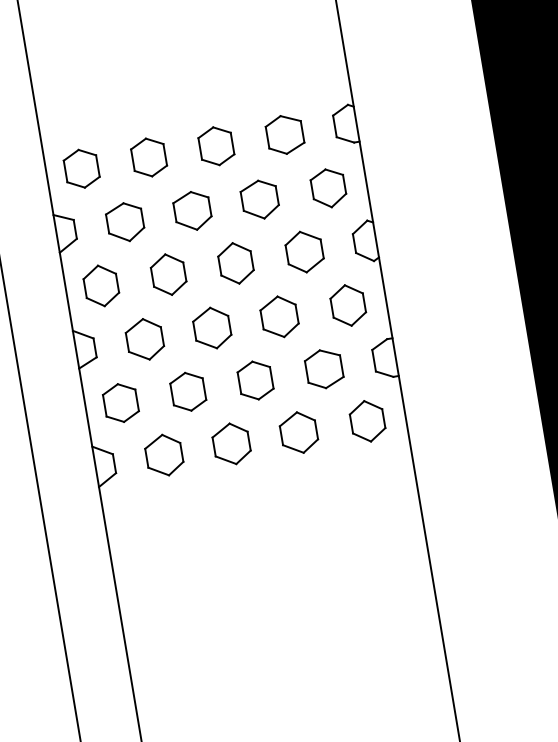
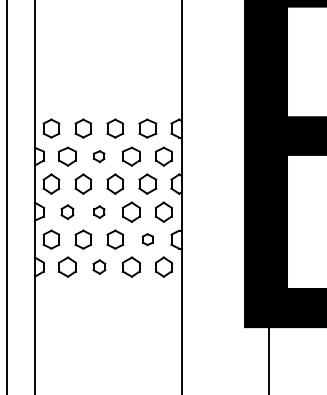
part: (192, 210) -> (99, 156), size x0.6
part: (212, 326) -> (99, 211), size x0.6
part: (144, 337) -> (67, 211), size x0.7
part: (323, 368) -> (147, 239), size x0.6
part: (231, 442) -> (99, 266), size x0.7

